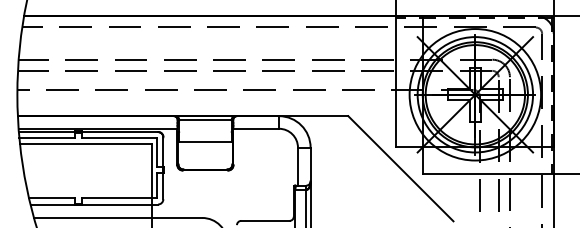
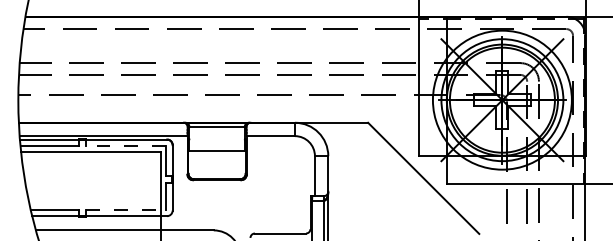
line: (119, 138) -> (126, 146), solid -> dashed
line: (119, 198) -> (126, 209), solid -> dashed

